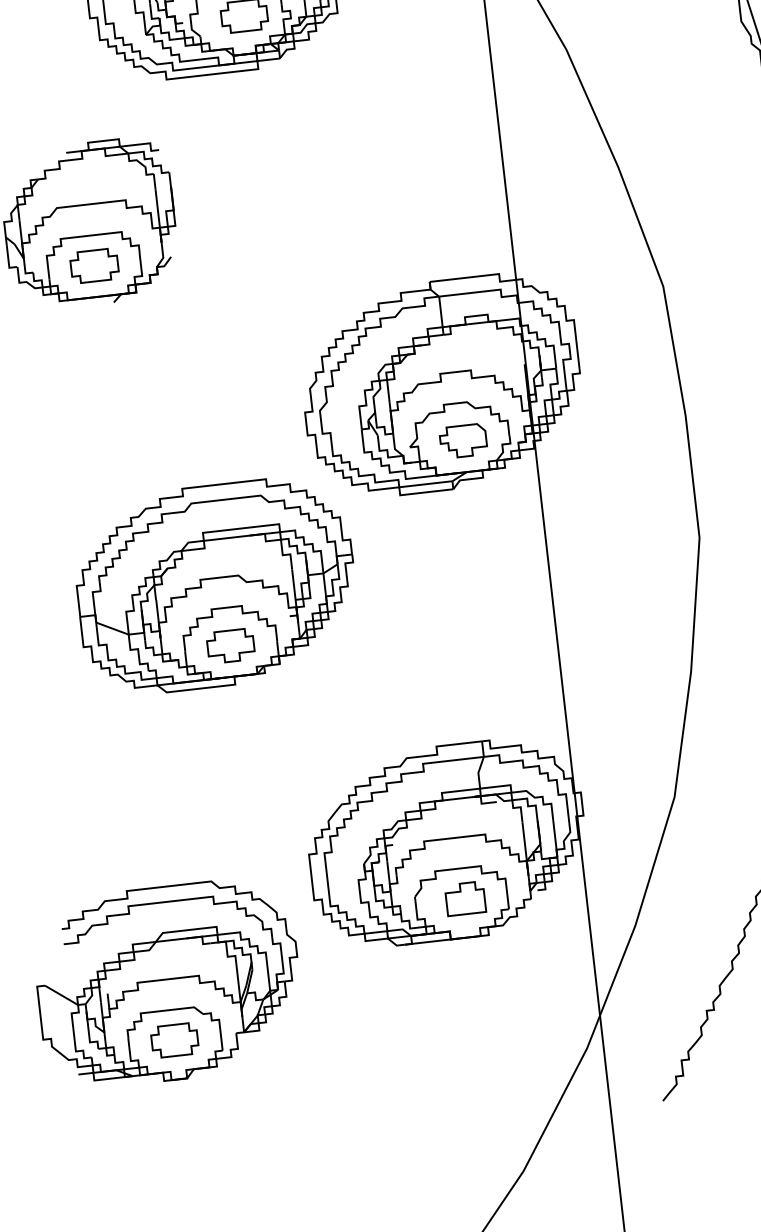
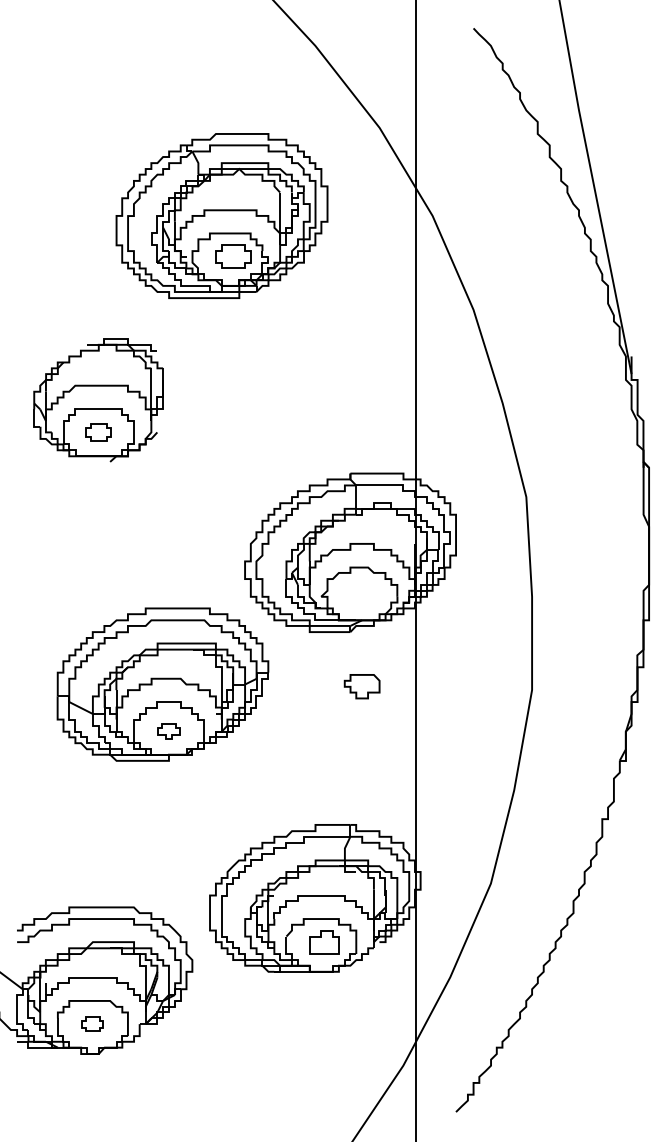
part: (94, 265) -> (98, 432), size x0.7
part: (462, 441) -> (361, 686), moved
part: (230, 646) -> (168, 731), size x0.6
part: (174, 1039) -> (92, 1023), size x0.6

